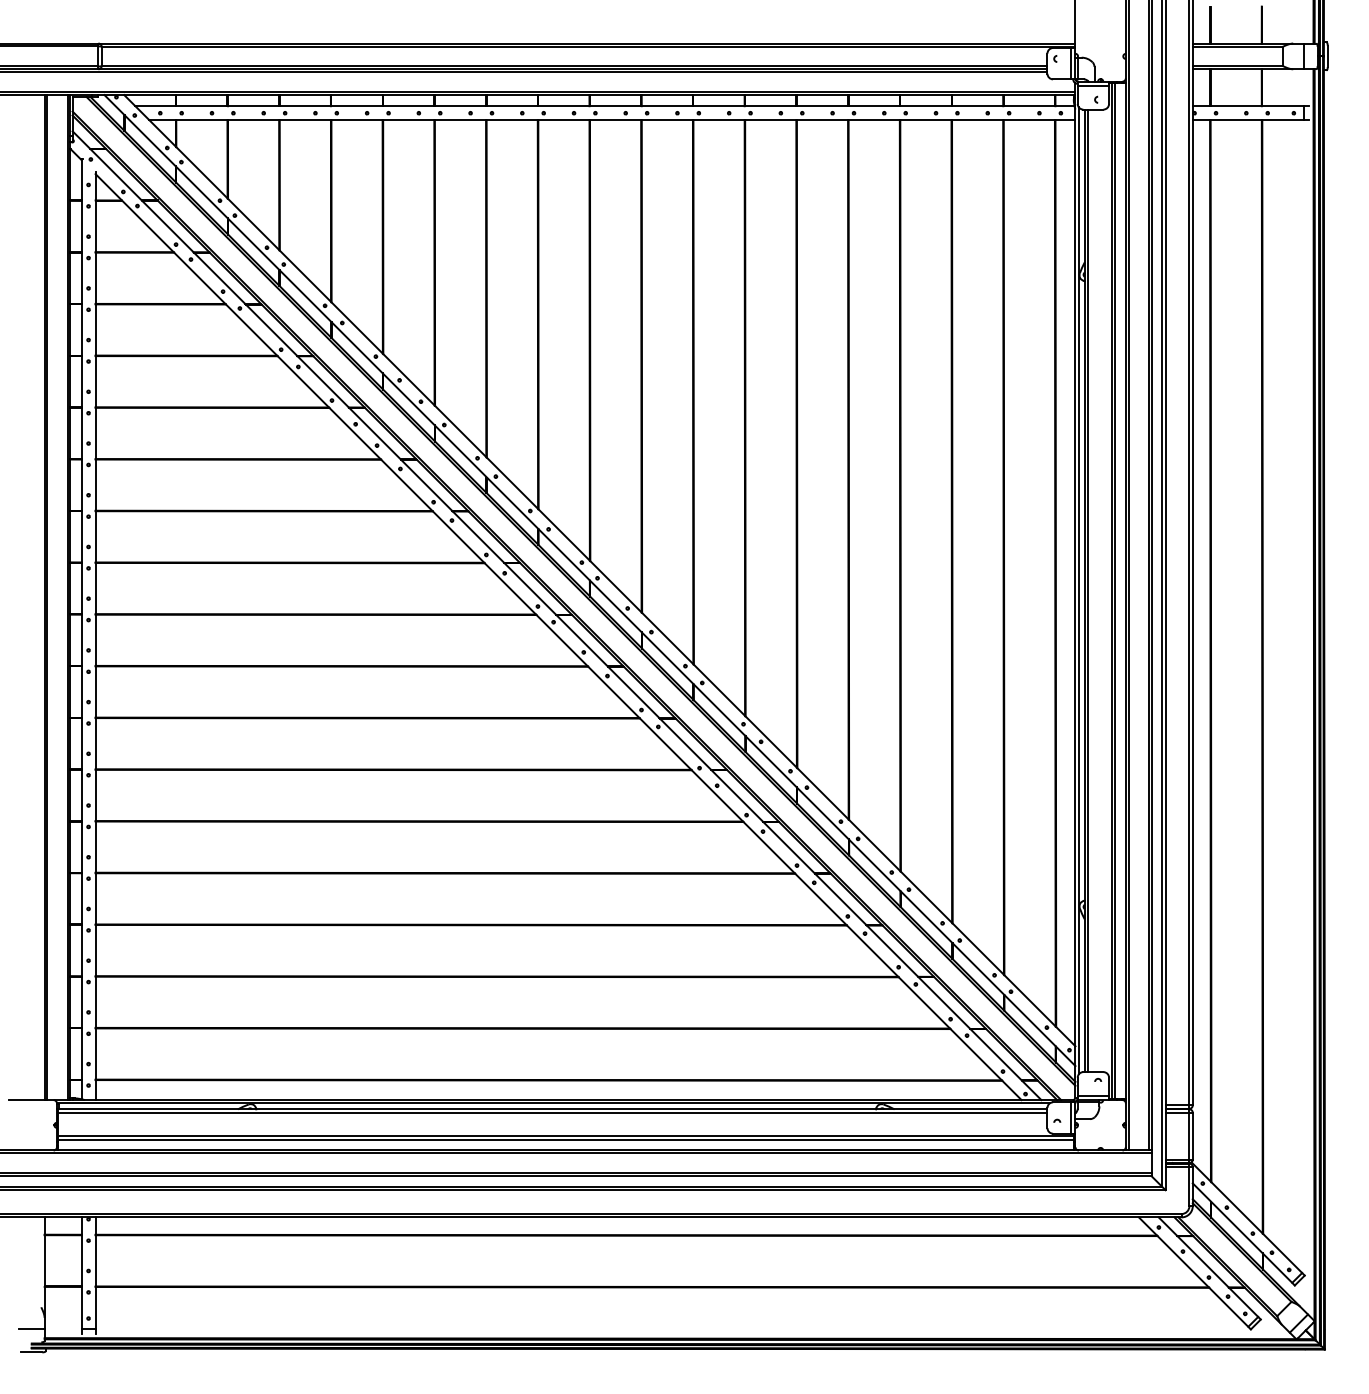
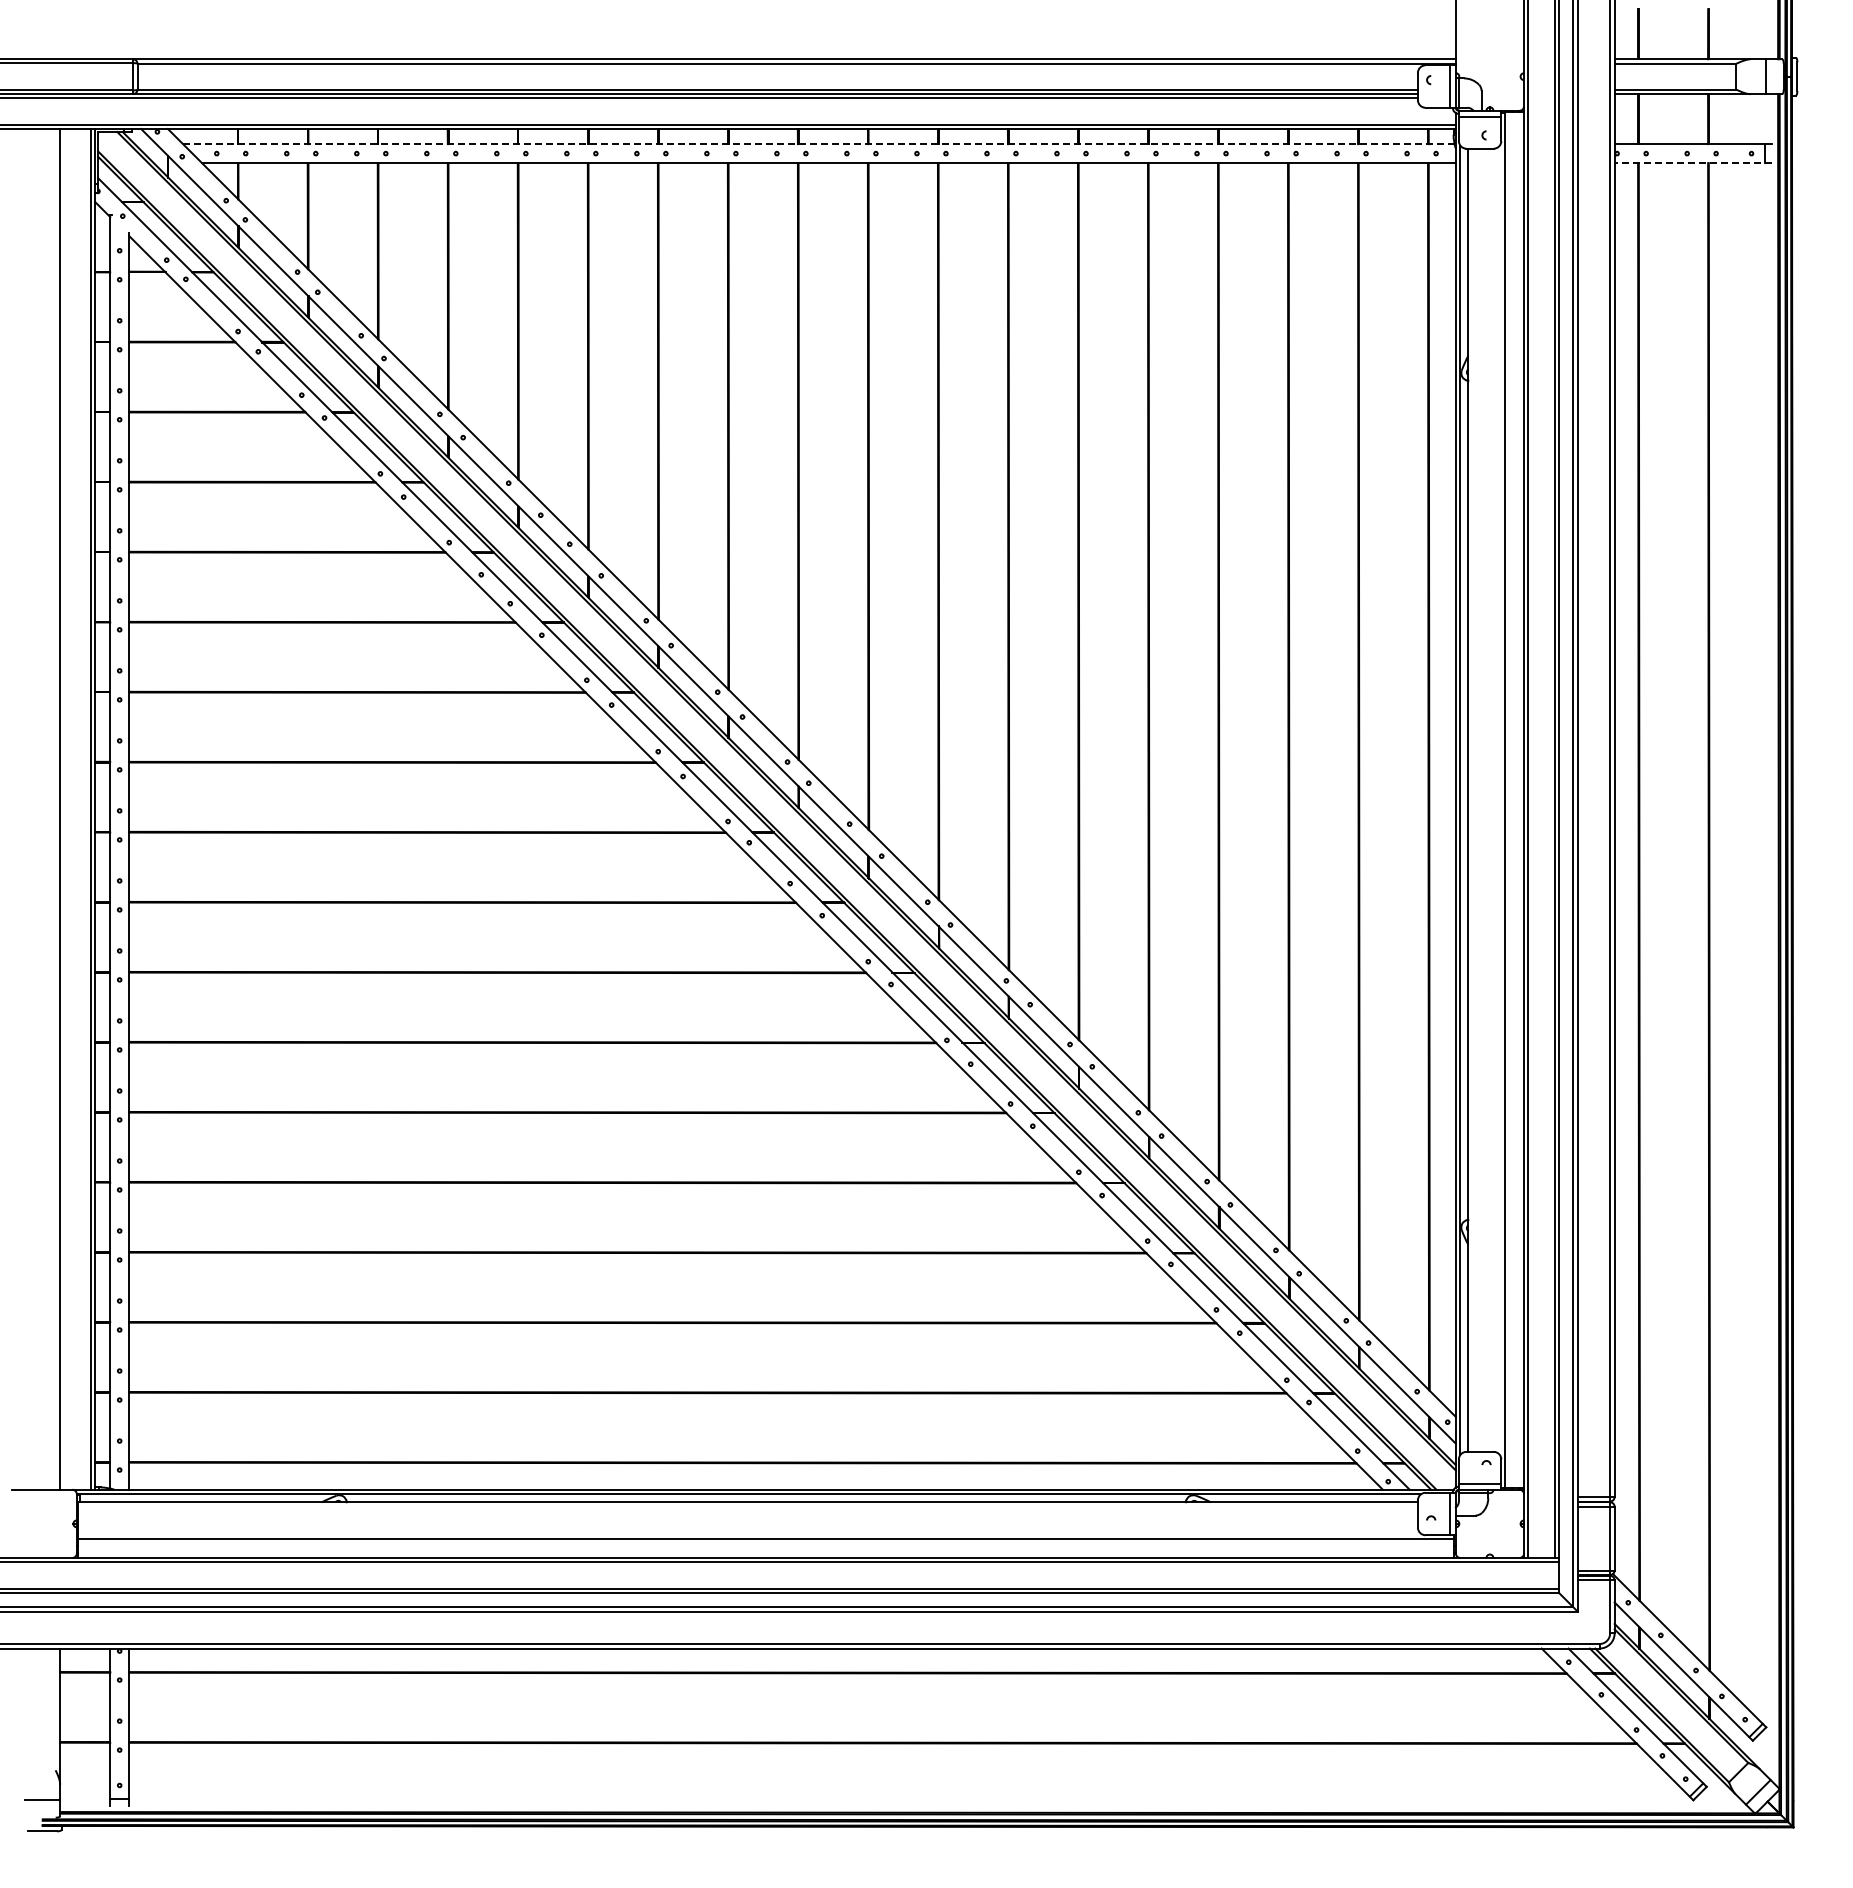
line: (604, 106) -> (818, 144), solid -> dashed
line: (1251, 120) -> (1693, 163), solid -> dashed
line: (1087, 590) -> (1472, 799), removed
line: (1115, 591) -> (1509, 800), removed
line: (47, 597) -> (64, 809), removed
line: (552, 1112) -> (747, 1506), removed
line: (566, 1139) -> (766, 1543), removed

